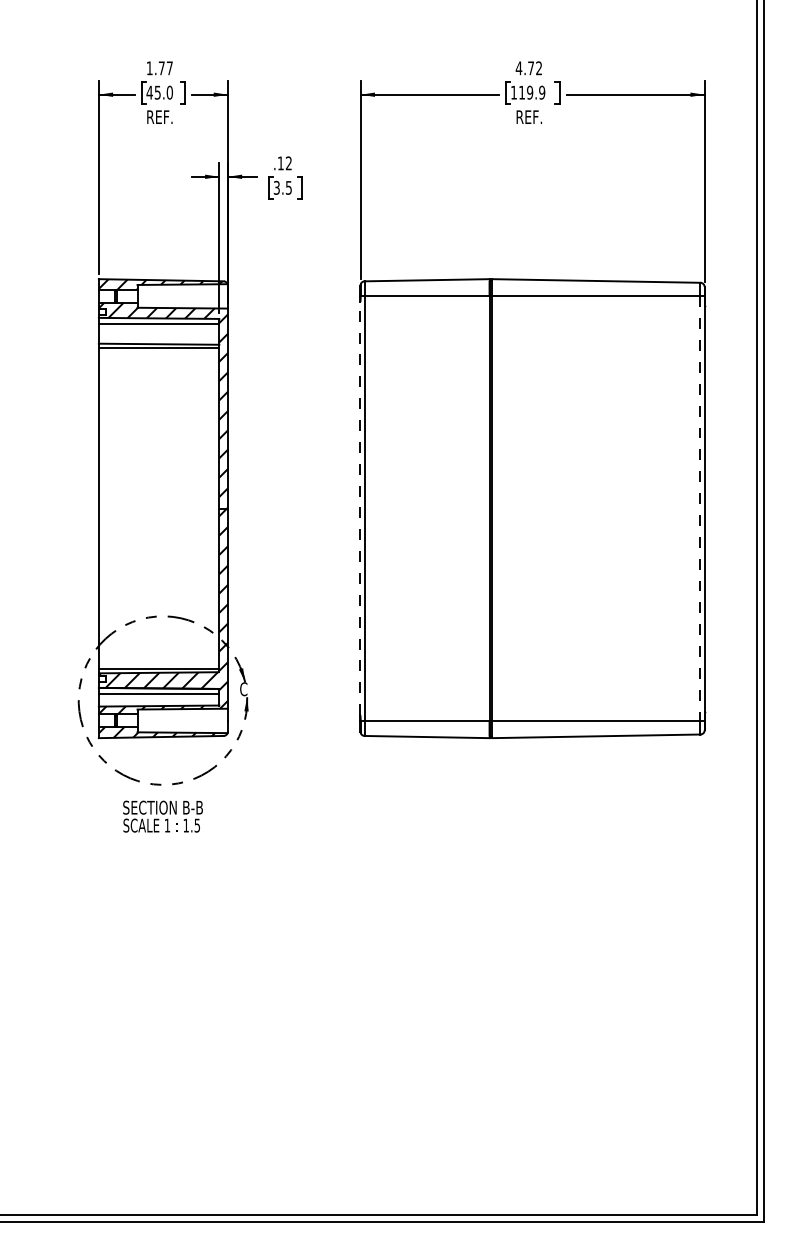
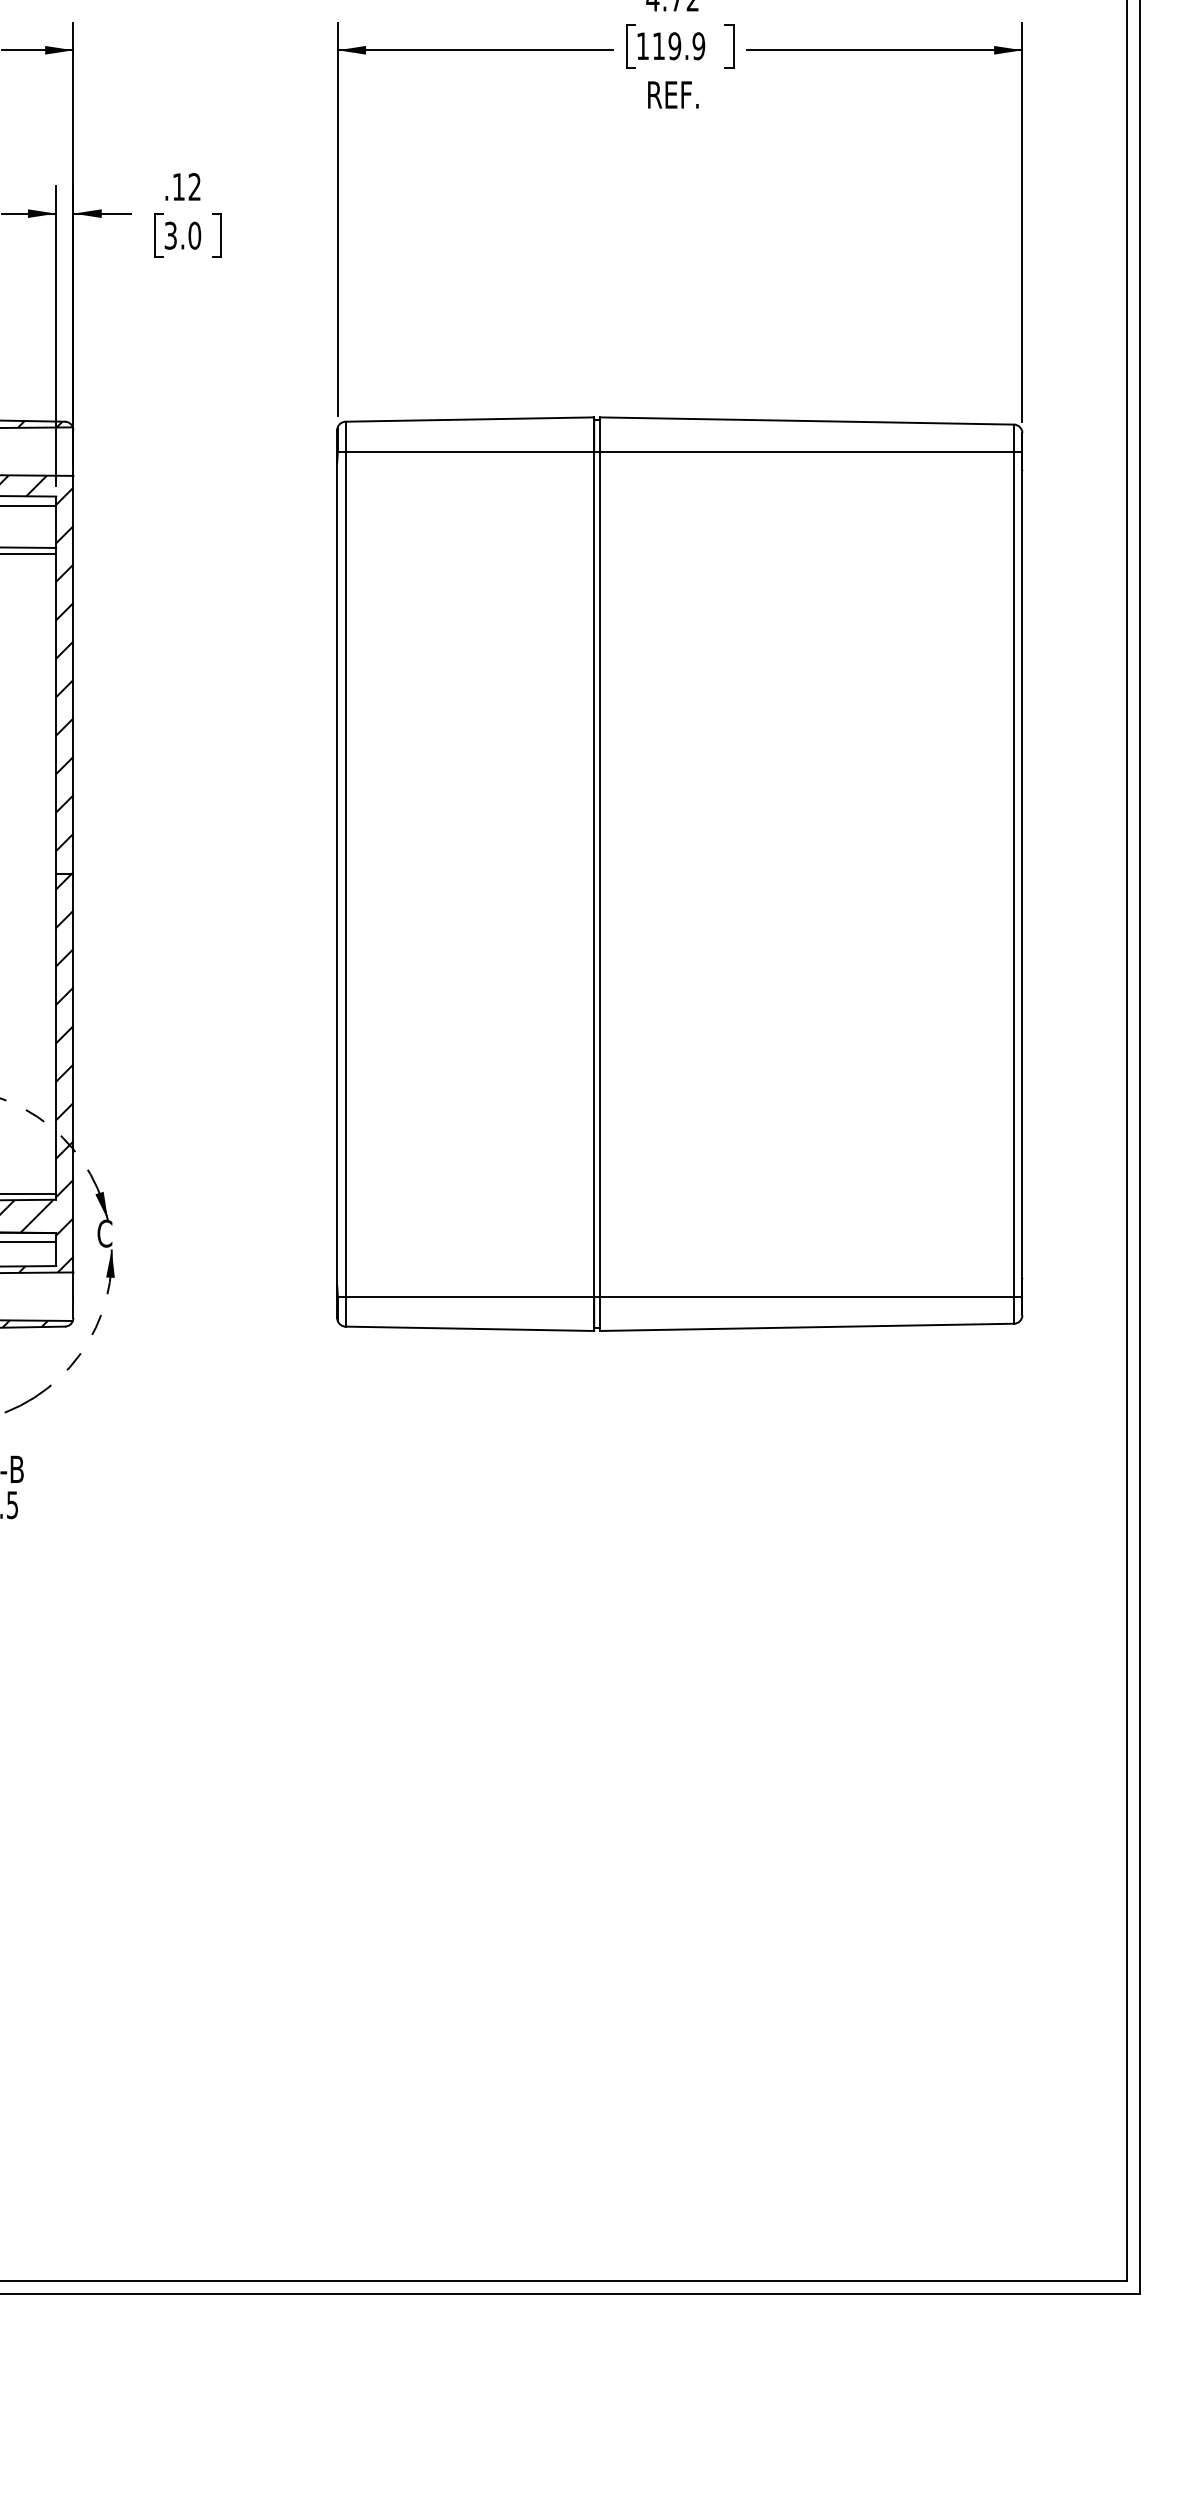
text: (288, 187) -> (193, 234), 3.5 -> 3.0
line: (360, 508) -> (337, 873), dashed -> solid
line: (700, 509) -> (1014, 875), dashed -> solid

